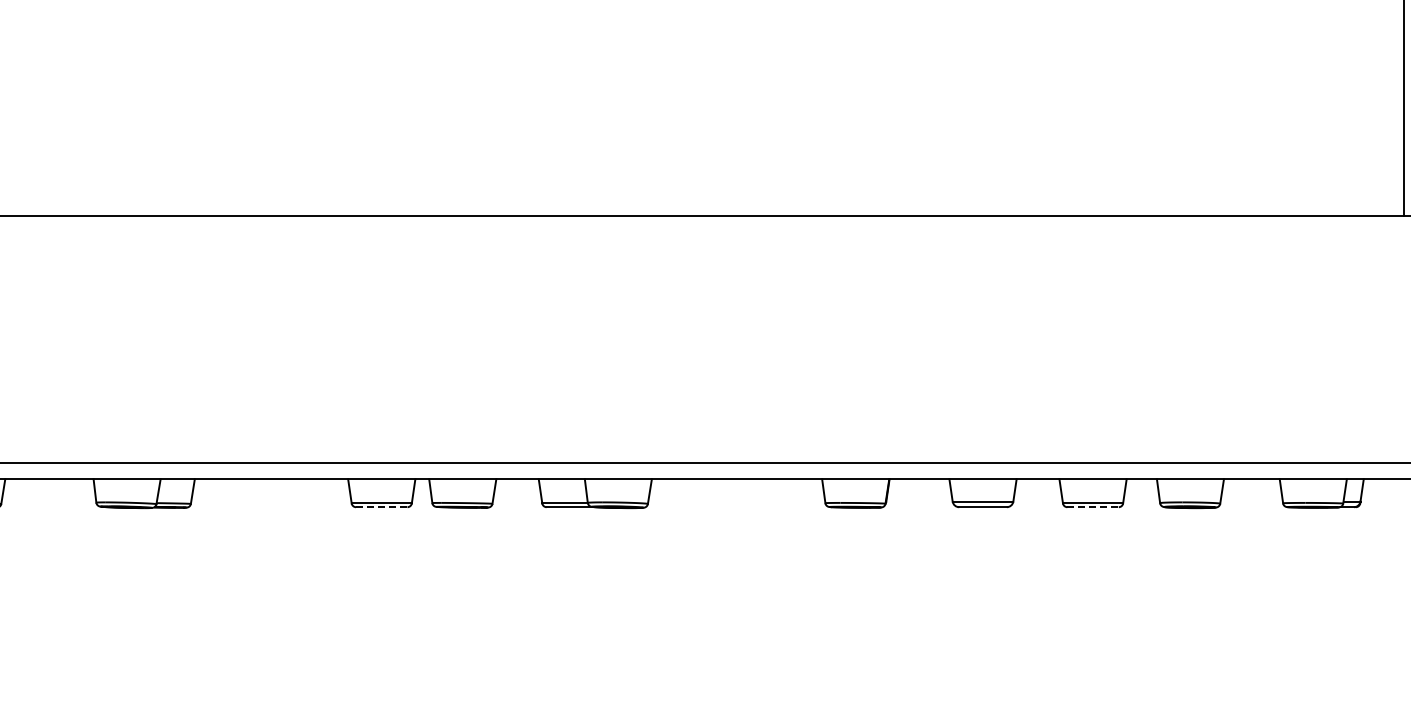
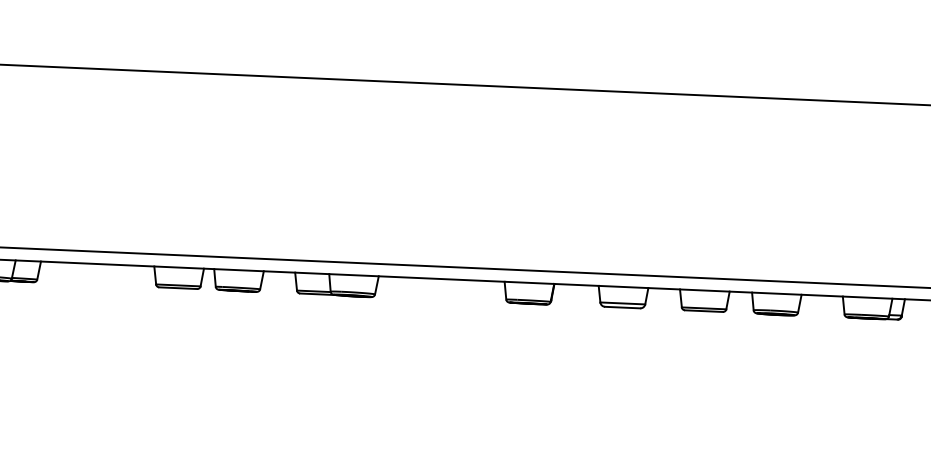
line: (381, 507) -> (178, 288), dashed -> solid
line: (1093, 507) -> (704, 311), dashed -> solid

